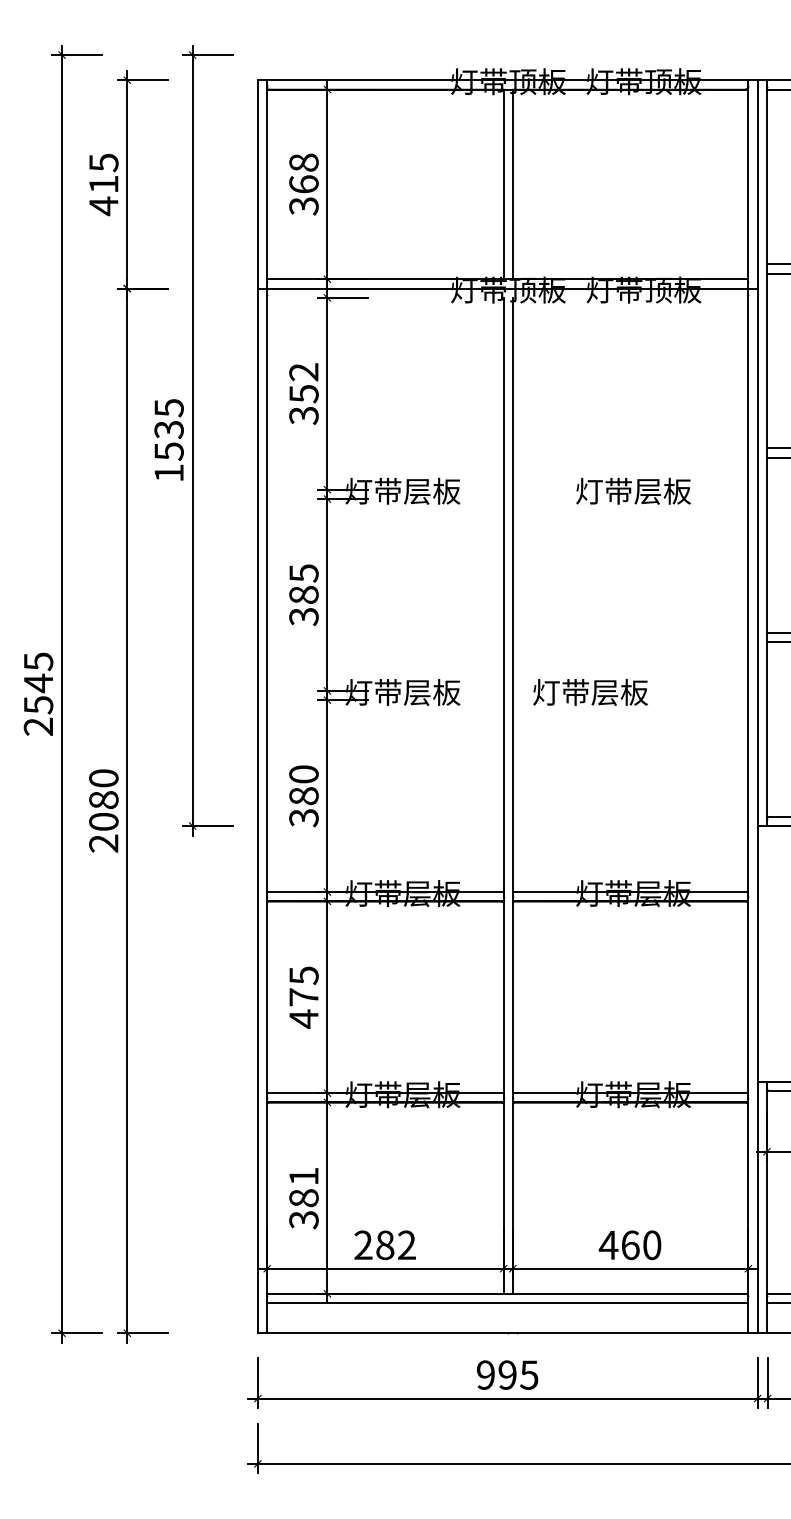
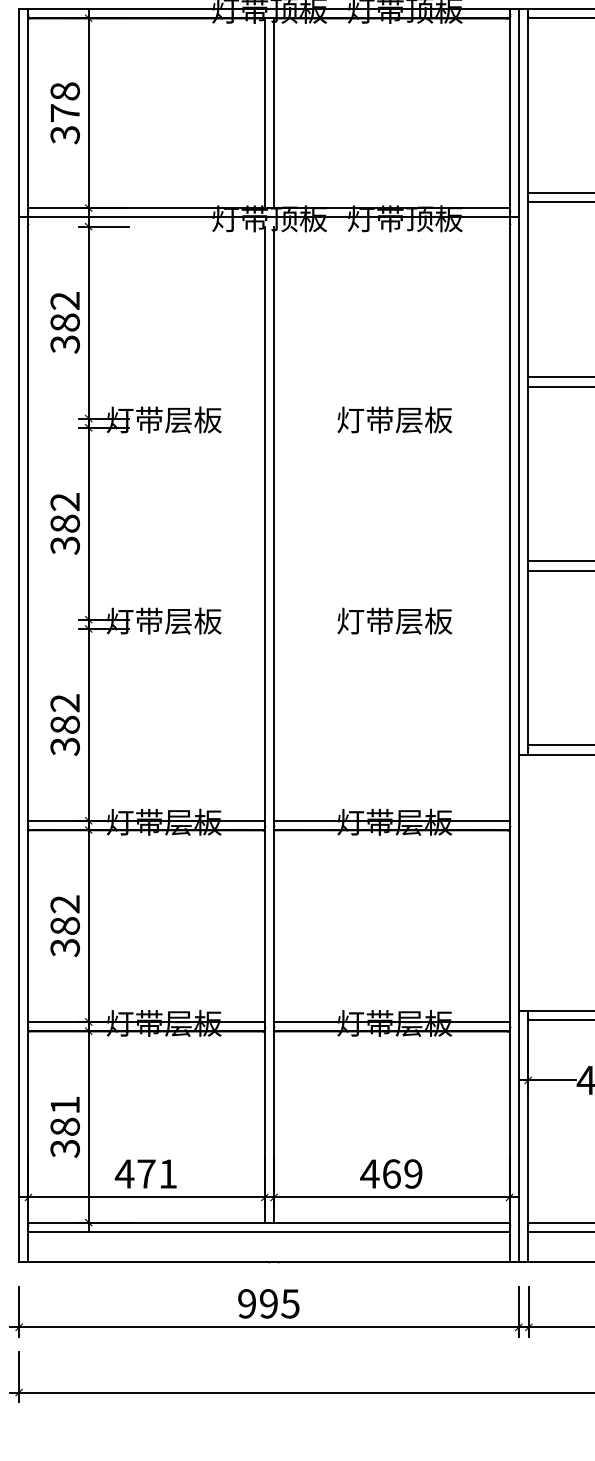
text: (303, 184) -> (64, 113), 368 -> 378
text: (303, 393) -> (64, 322), 352 -> 382
text: (303, 573) -> (64, 502), 385 -> 382
text: (590, 692) -> (394, 621), moved
text: (303, 774) -> (64, 703), 380 -> 382
text: (303, 997) -> (64, 926), 475 -> 382
text: (384, 1245) -> (145, 1174), 282 -> 471
text: (652, 1245) -> (413, 1174), 460 -> 469

